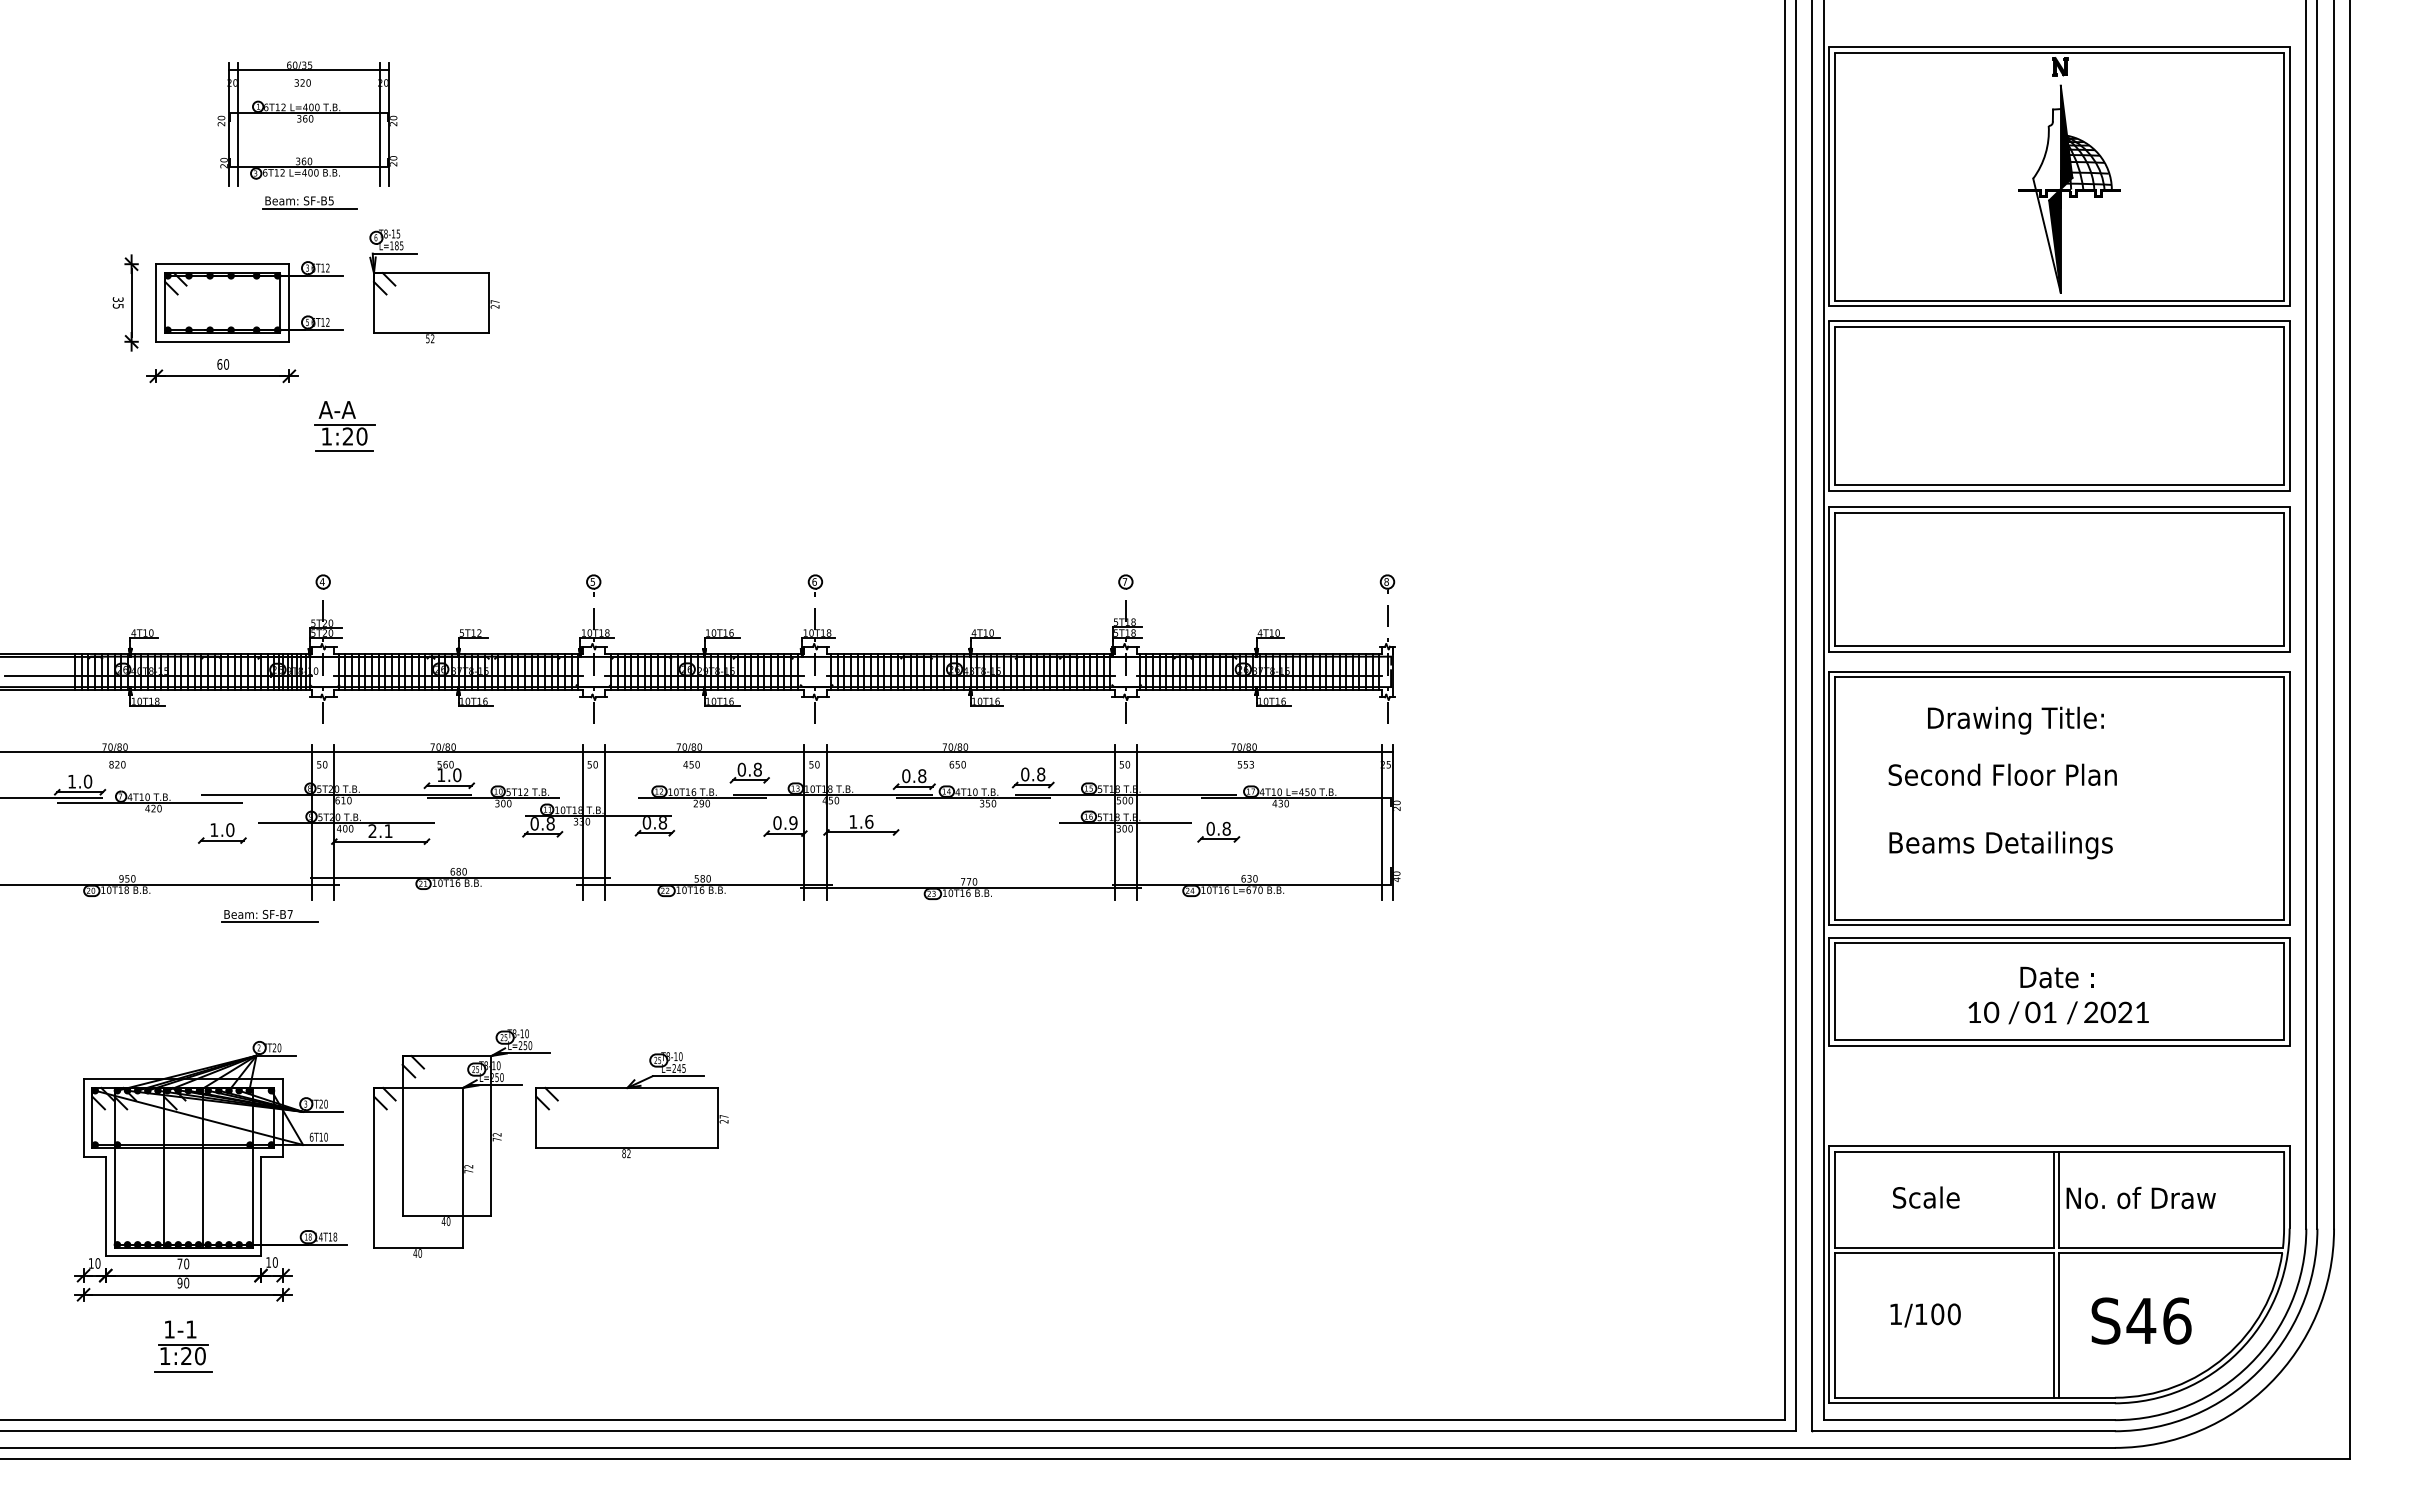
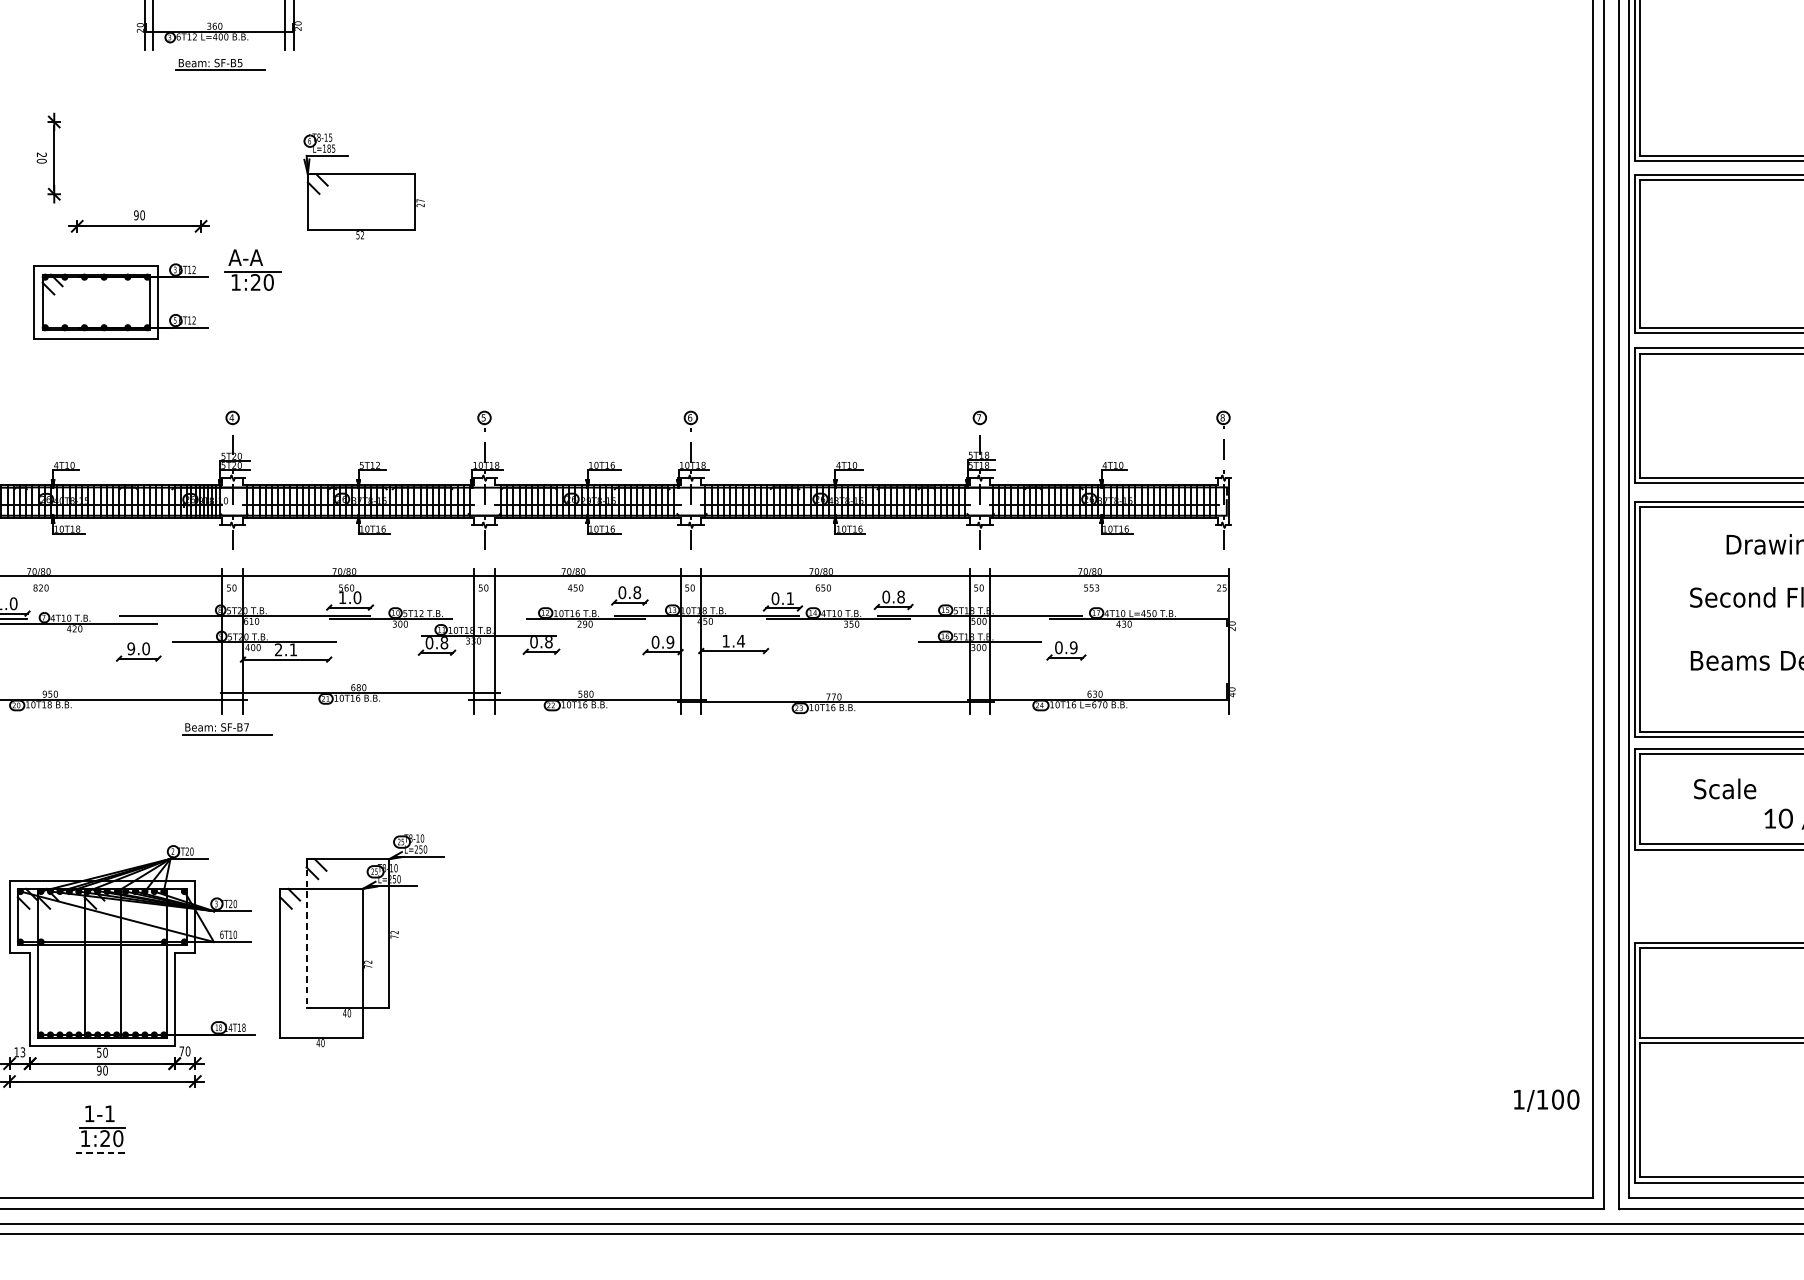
part: (434, 286) -> (364, 186), moved
part: (249, 301) -> (121, 301), moved
text: (117, 302) -> (41, 157), 35 -> 20
text: (219, 364) -> (136, 215), 60 -> 90
line: (343, 451) -> (251, 296), removed
text: (922, 776) -> (790, 598), 0.8 -> 0.1
text: (868, 821) -> (740, 640), 1.6 -> 1.4
line: (1381, 821) -> (1217, 640), removed
text: (1226, 828) -> (1073, 647), 0.8 -> 0.9
text: (214, 830) -> (131, 649), 1.0 -> 9.0
part: (269, 916) -> (227, 729), moved
part: (631, 1105) -> (519, 905), removed
line: (402, 1135) -> (306, 933), solid -> dashed
text: (1926, 1197) -> (1725, 788), moved
text: (268, 1262) -> (181, 1051), 10 -> 70
text: (97, 1263) -> (22, 1052), 10 -> 13
text: (179, 1263) -> (98, 1052), 70 -> 50
text: (1925, 1315) -> (1546, 1100), moved
line: (183, 1371) -> (102, 1152), solid -> dashed

